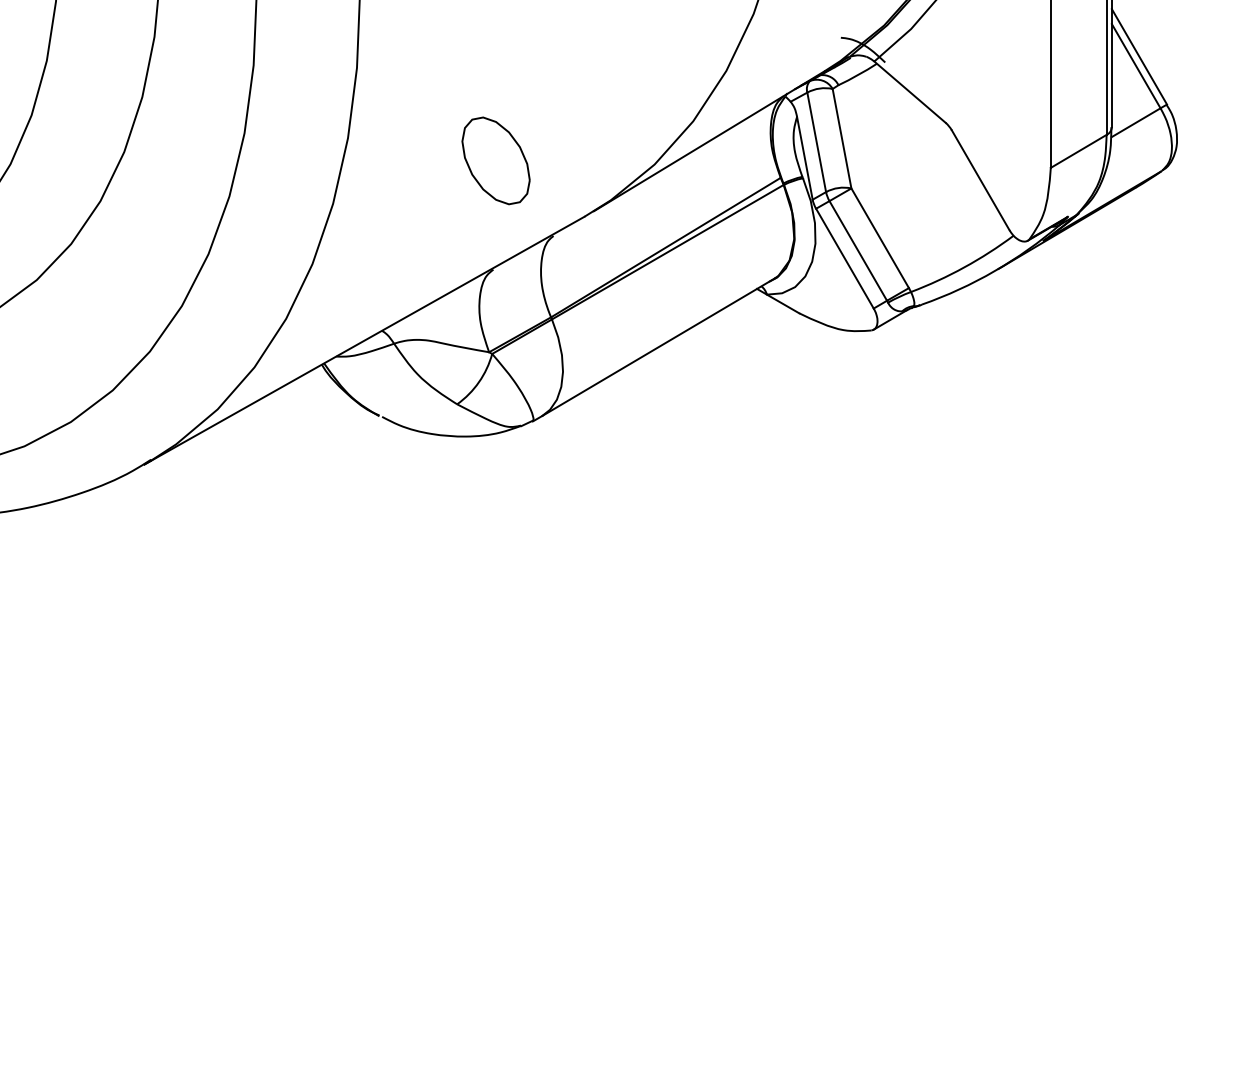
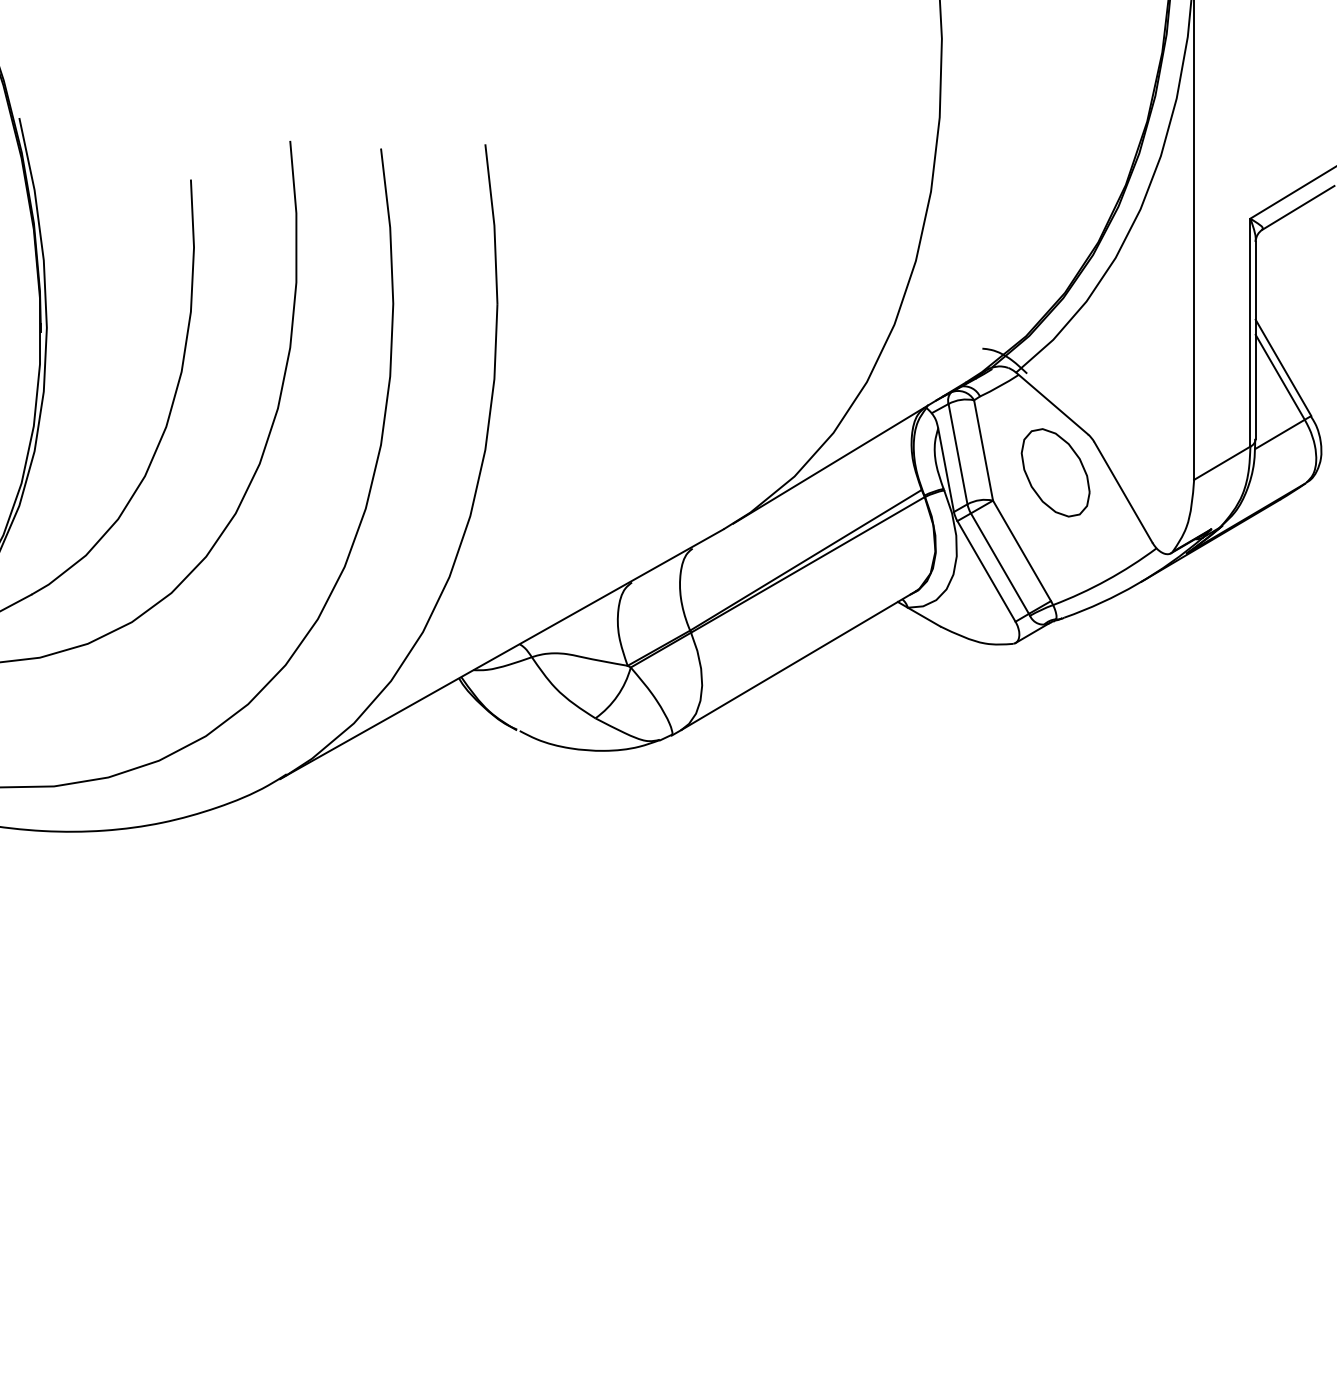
part: (495, 160) -> (1055, 472), moved

